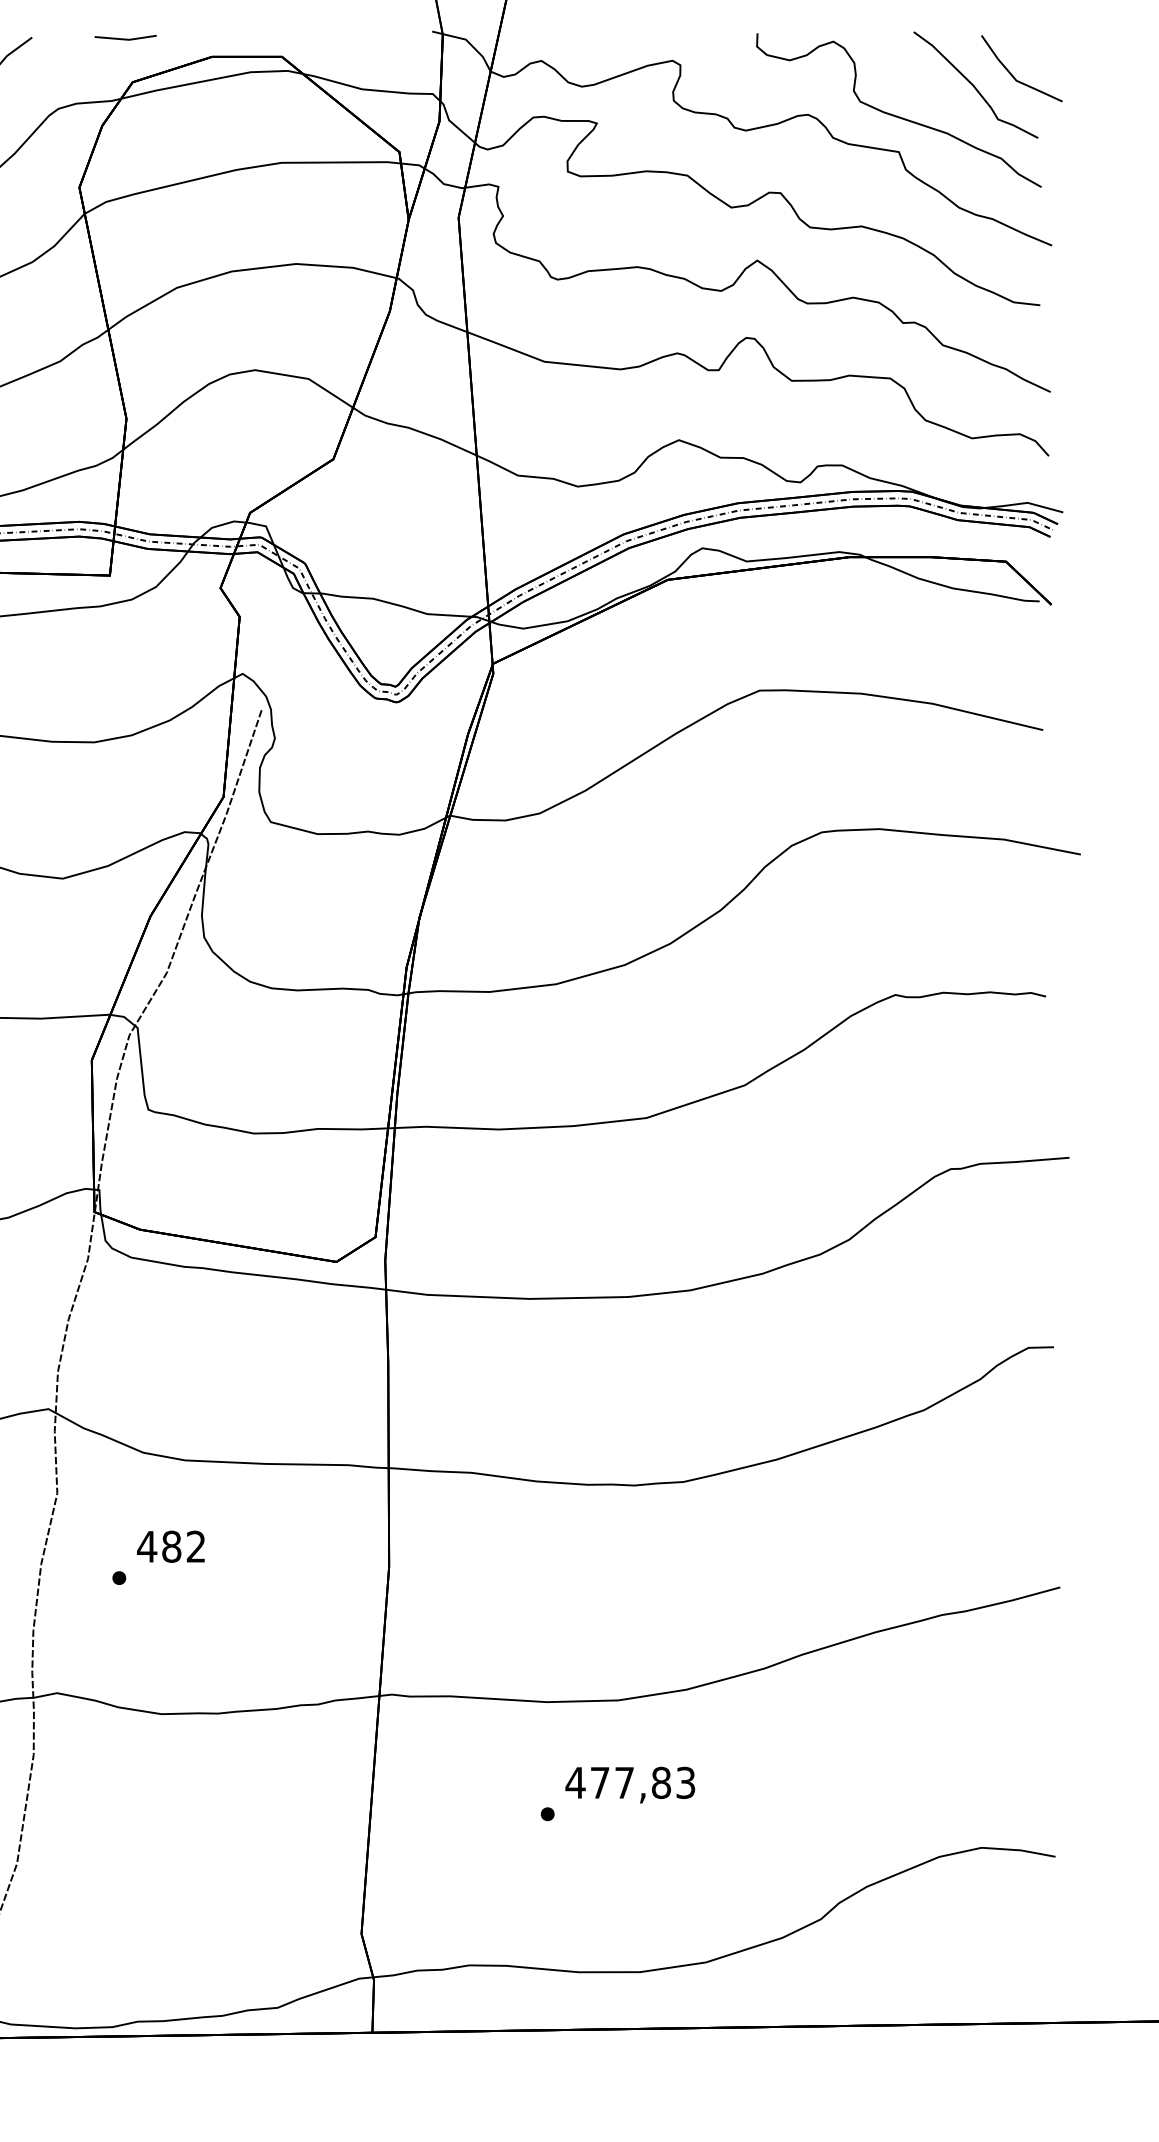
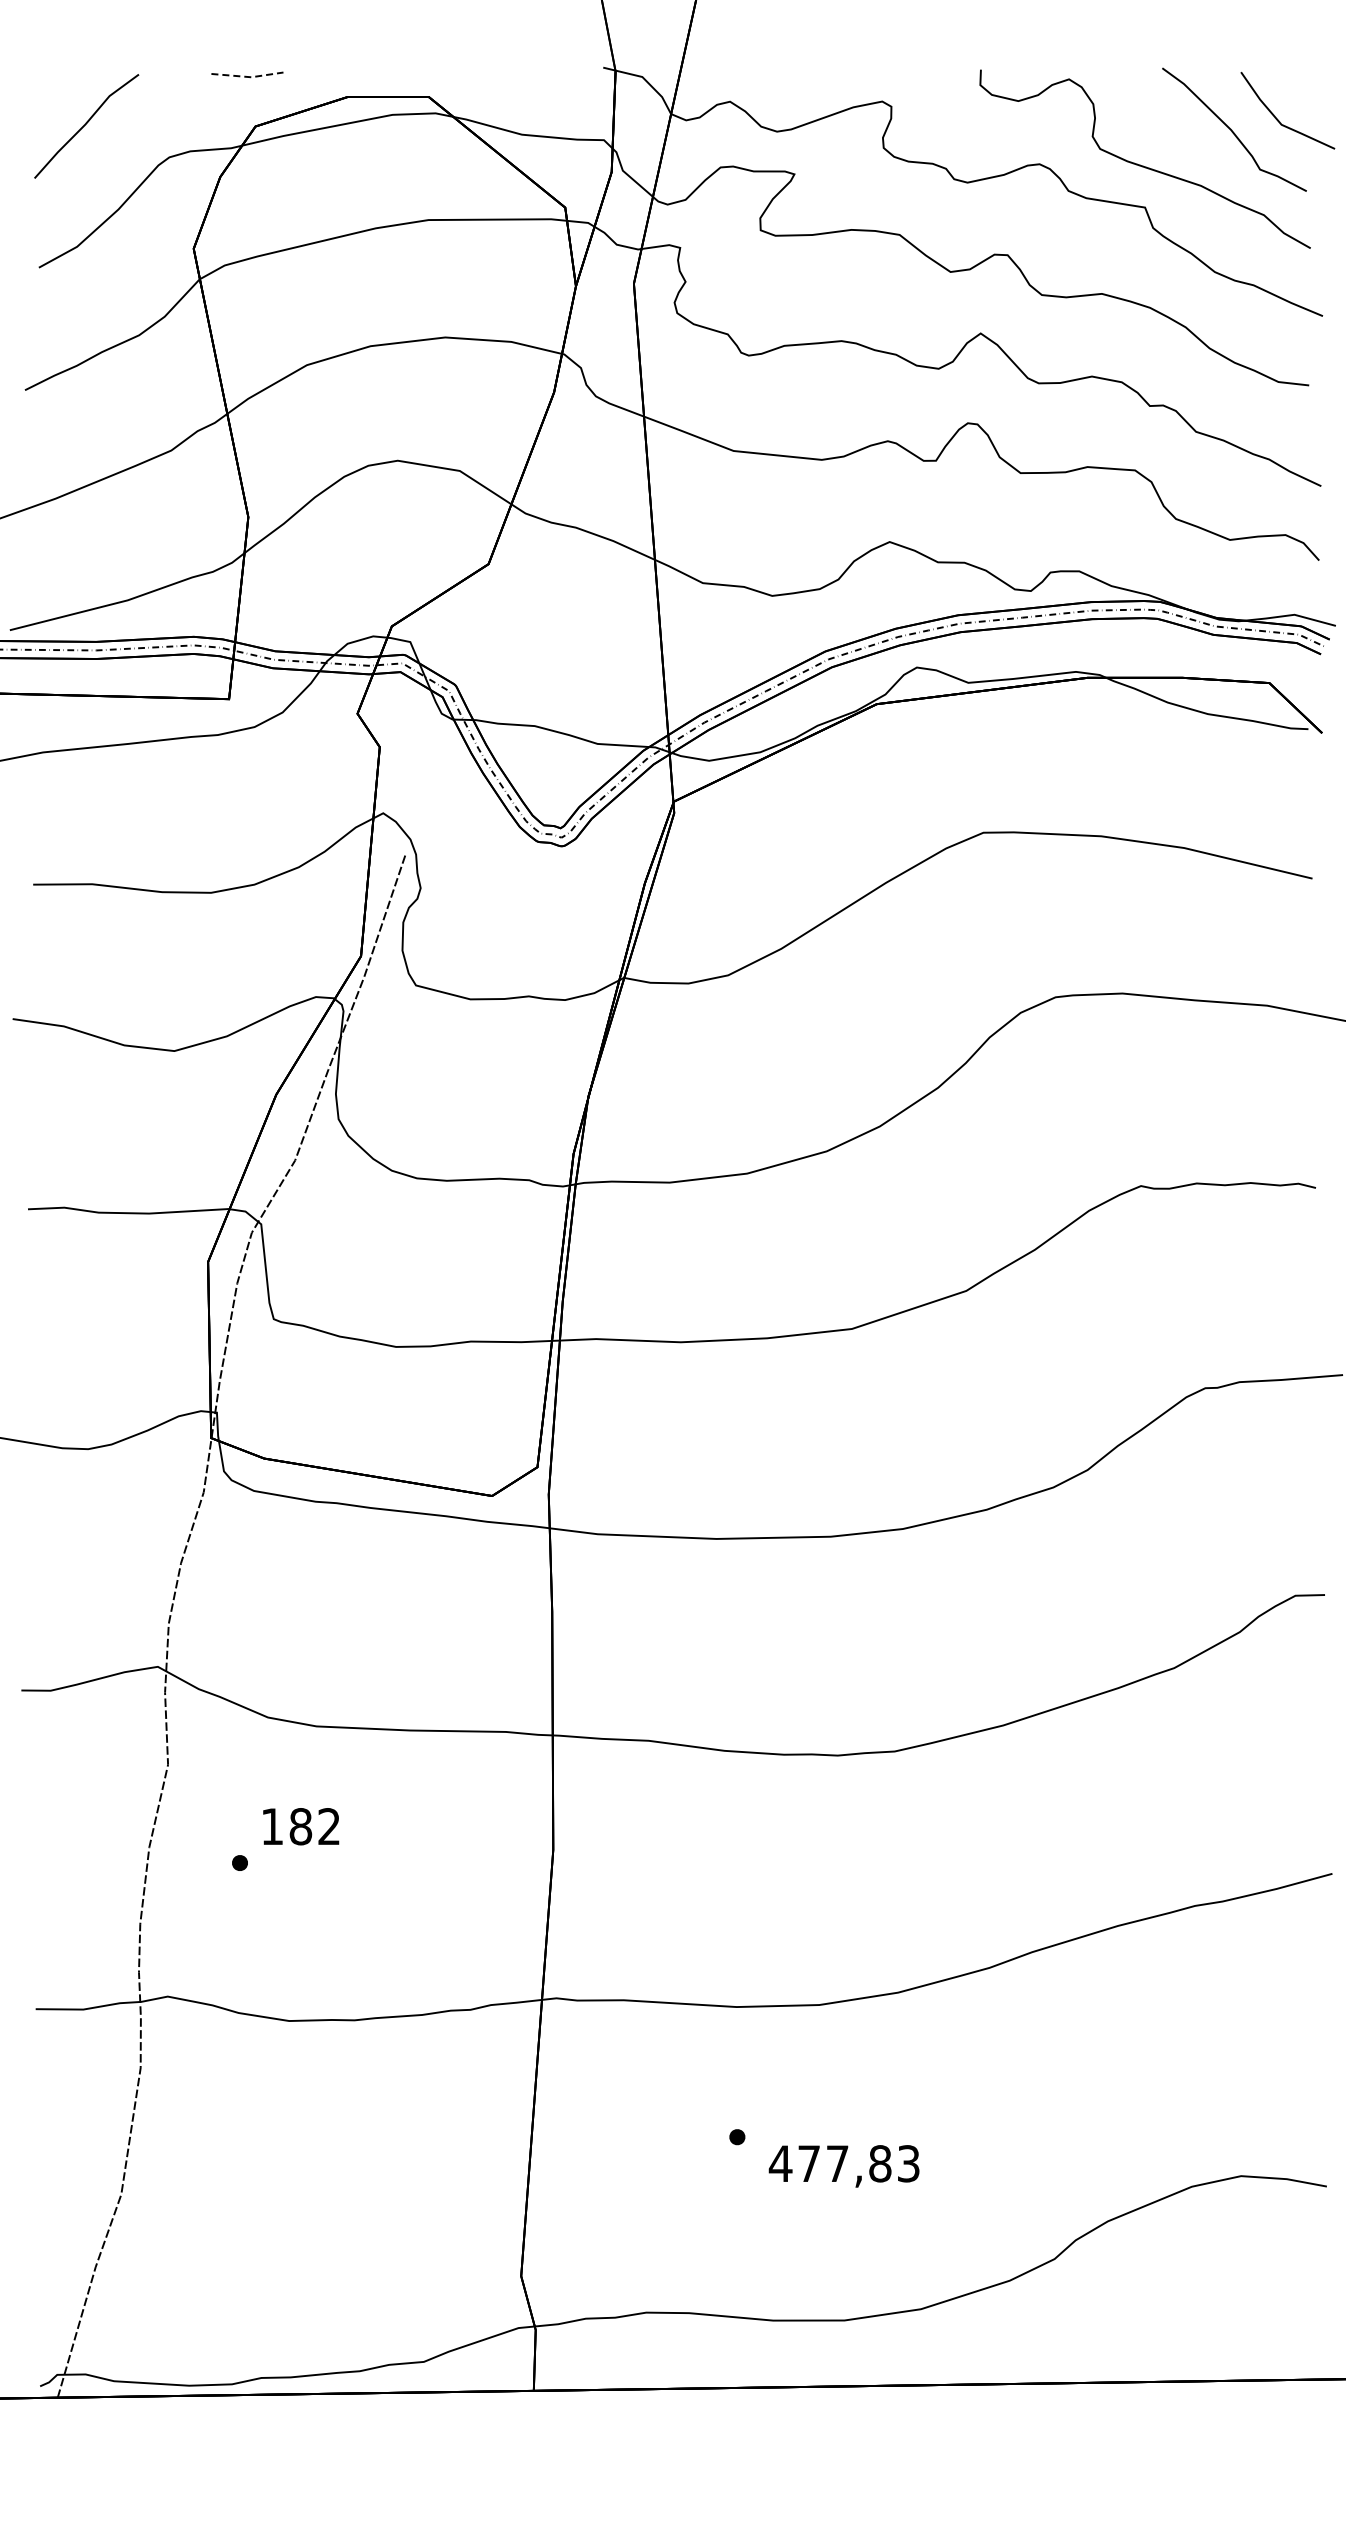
line: (126, 40) -> (248, 77), solid -> dashed
text: (147, 1546) -> (272, 1826), 482 -> 182
text: (629, 1785) -> (843, 2166), moved

